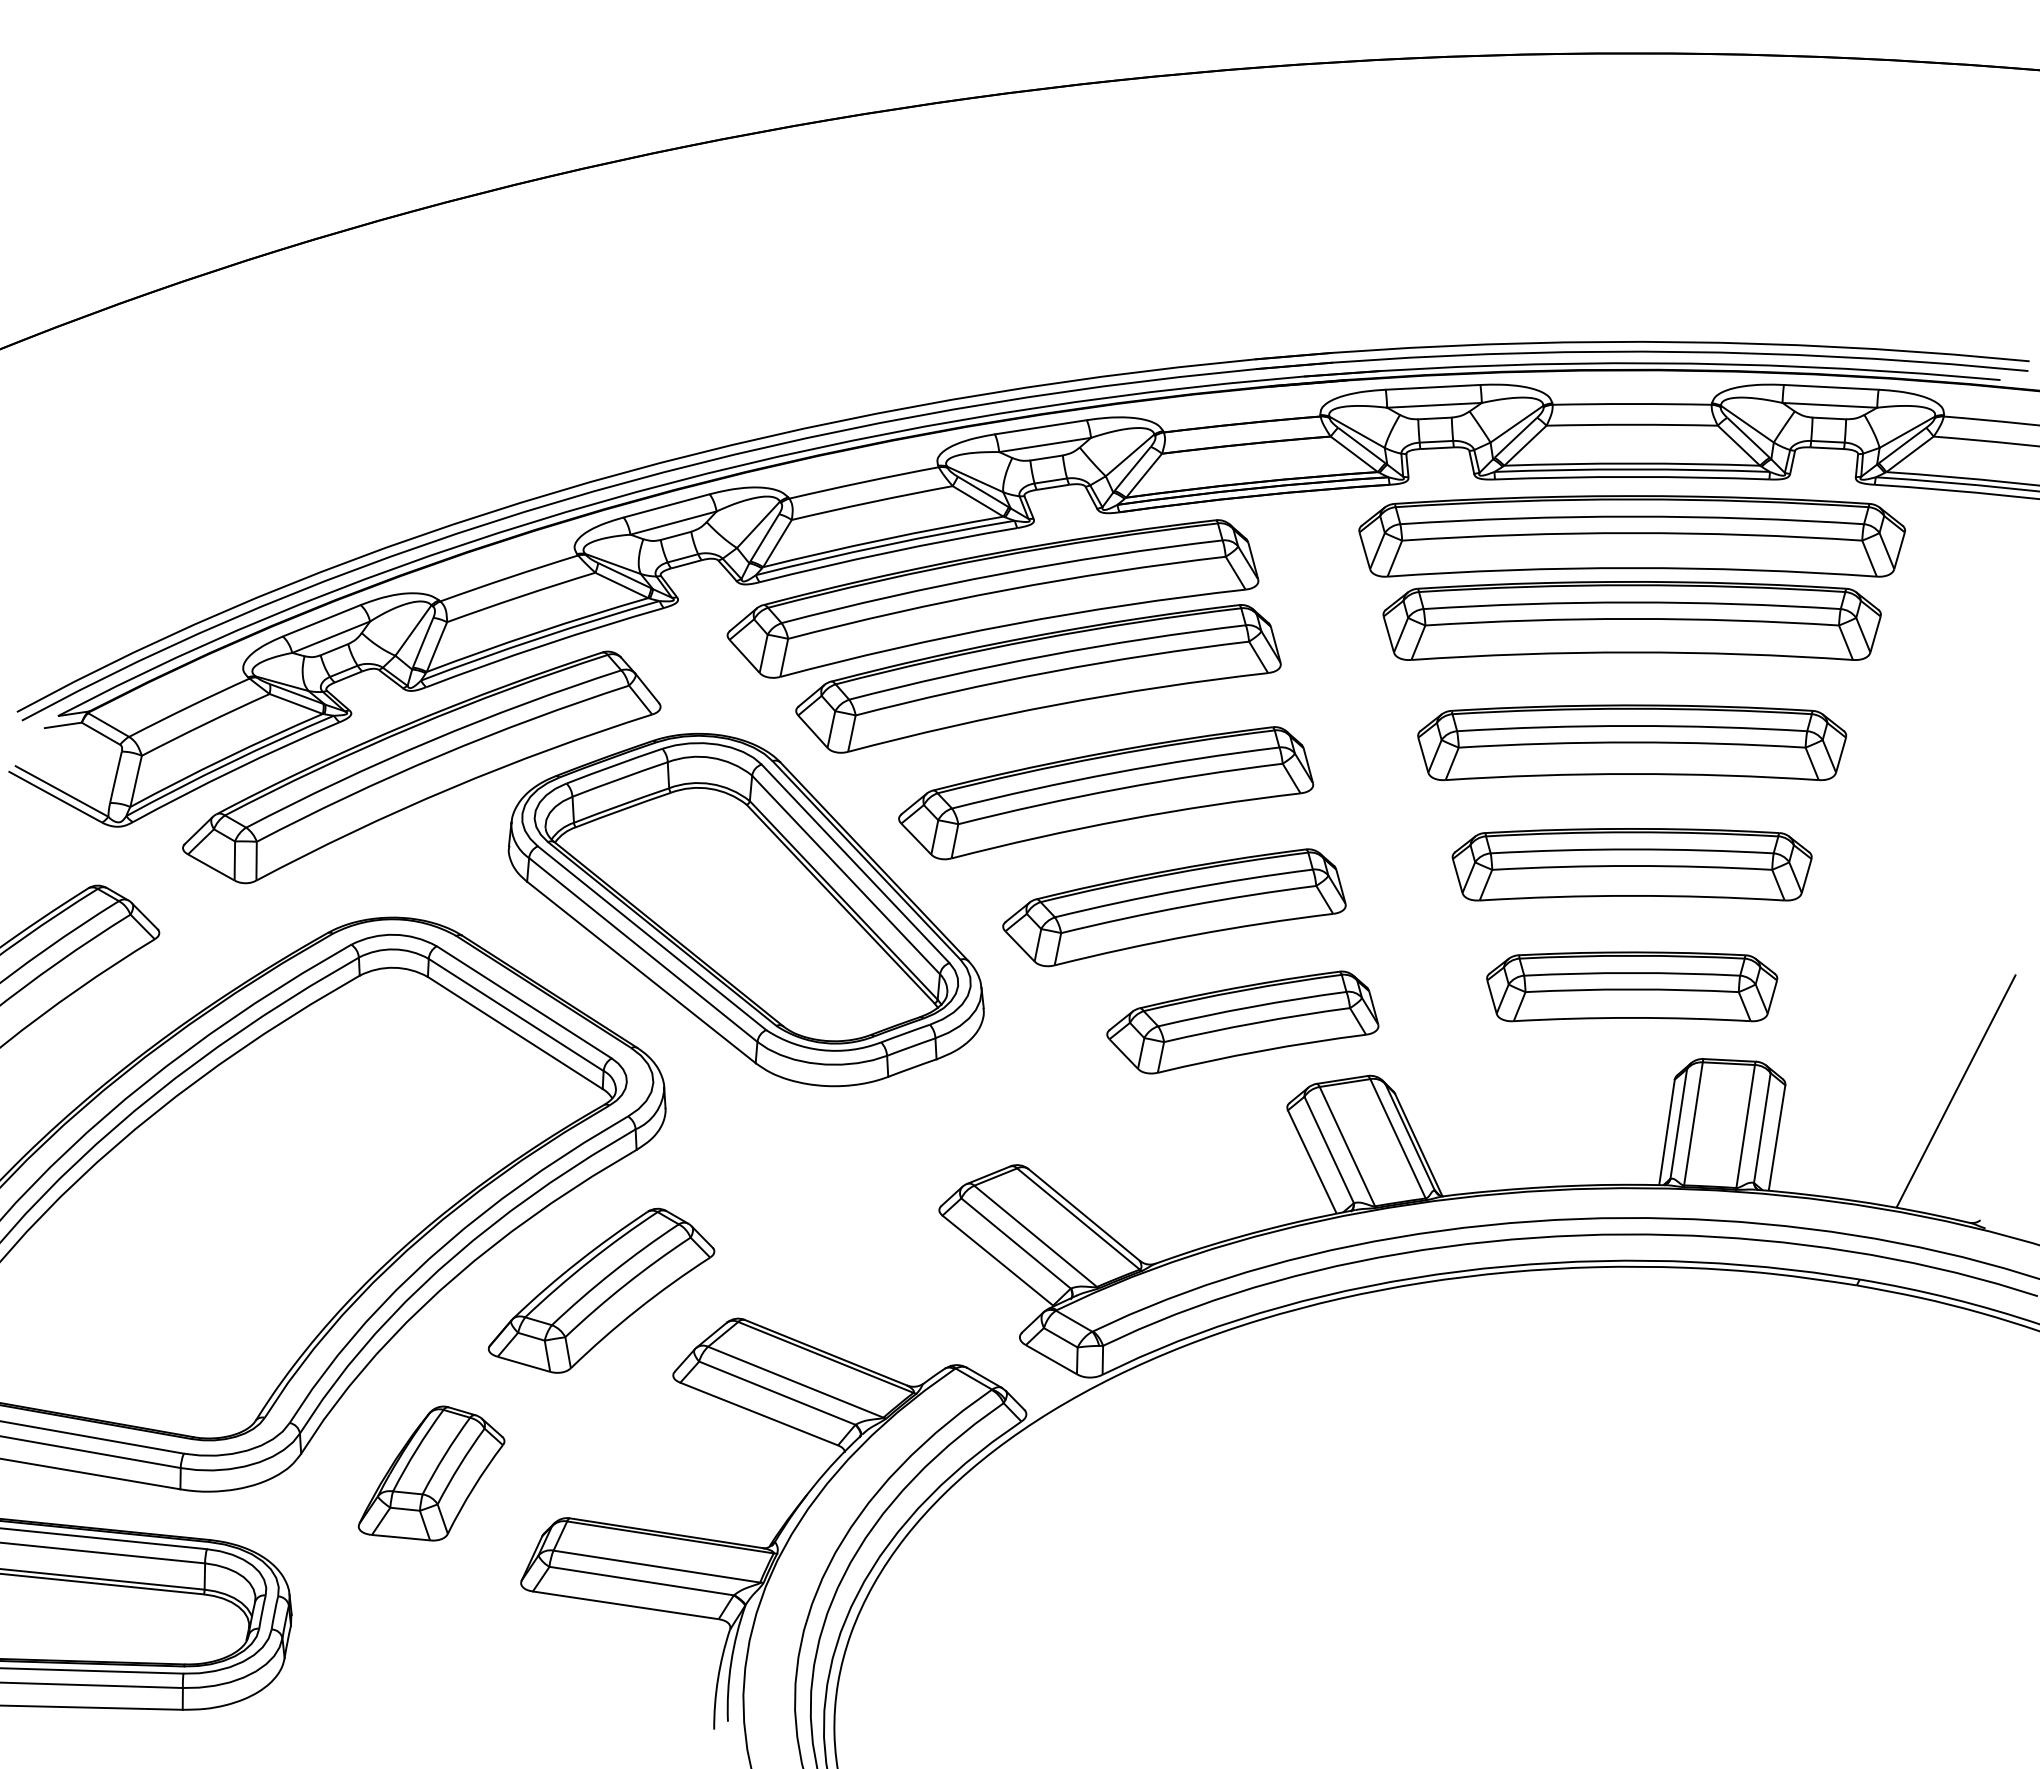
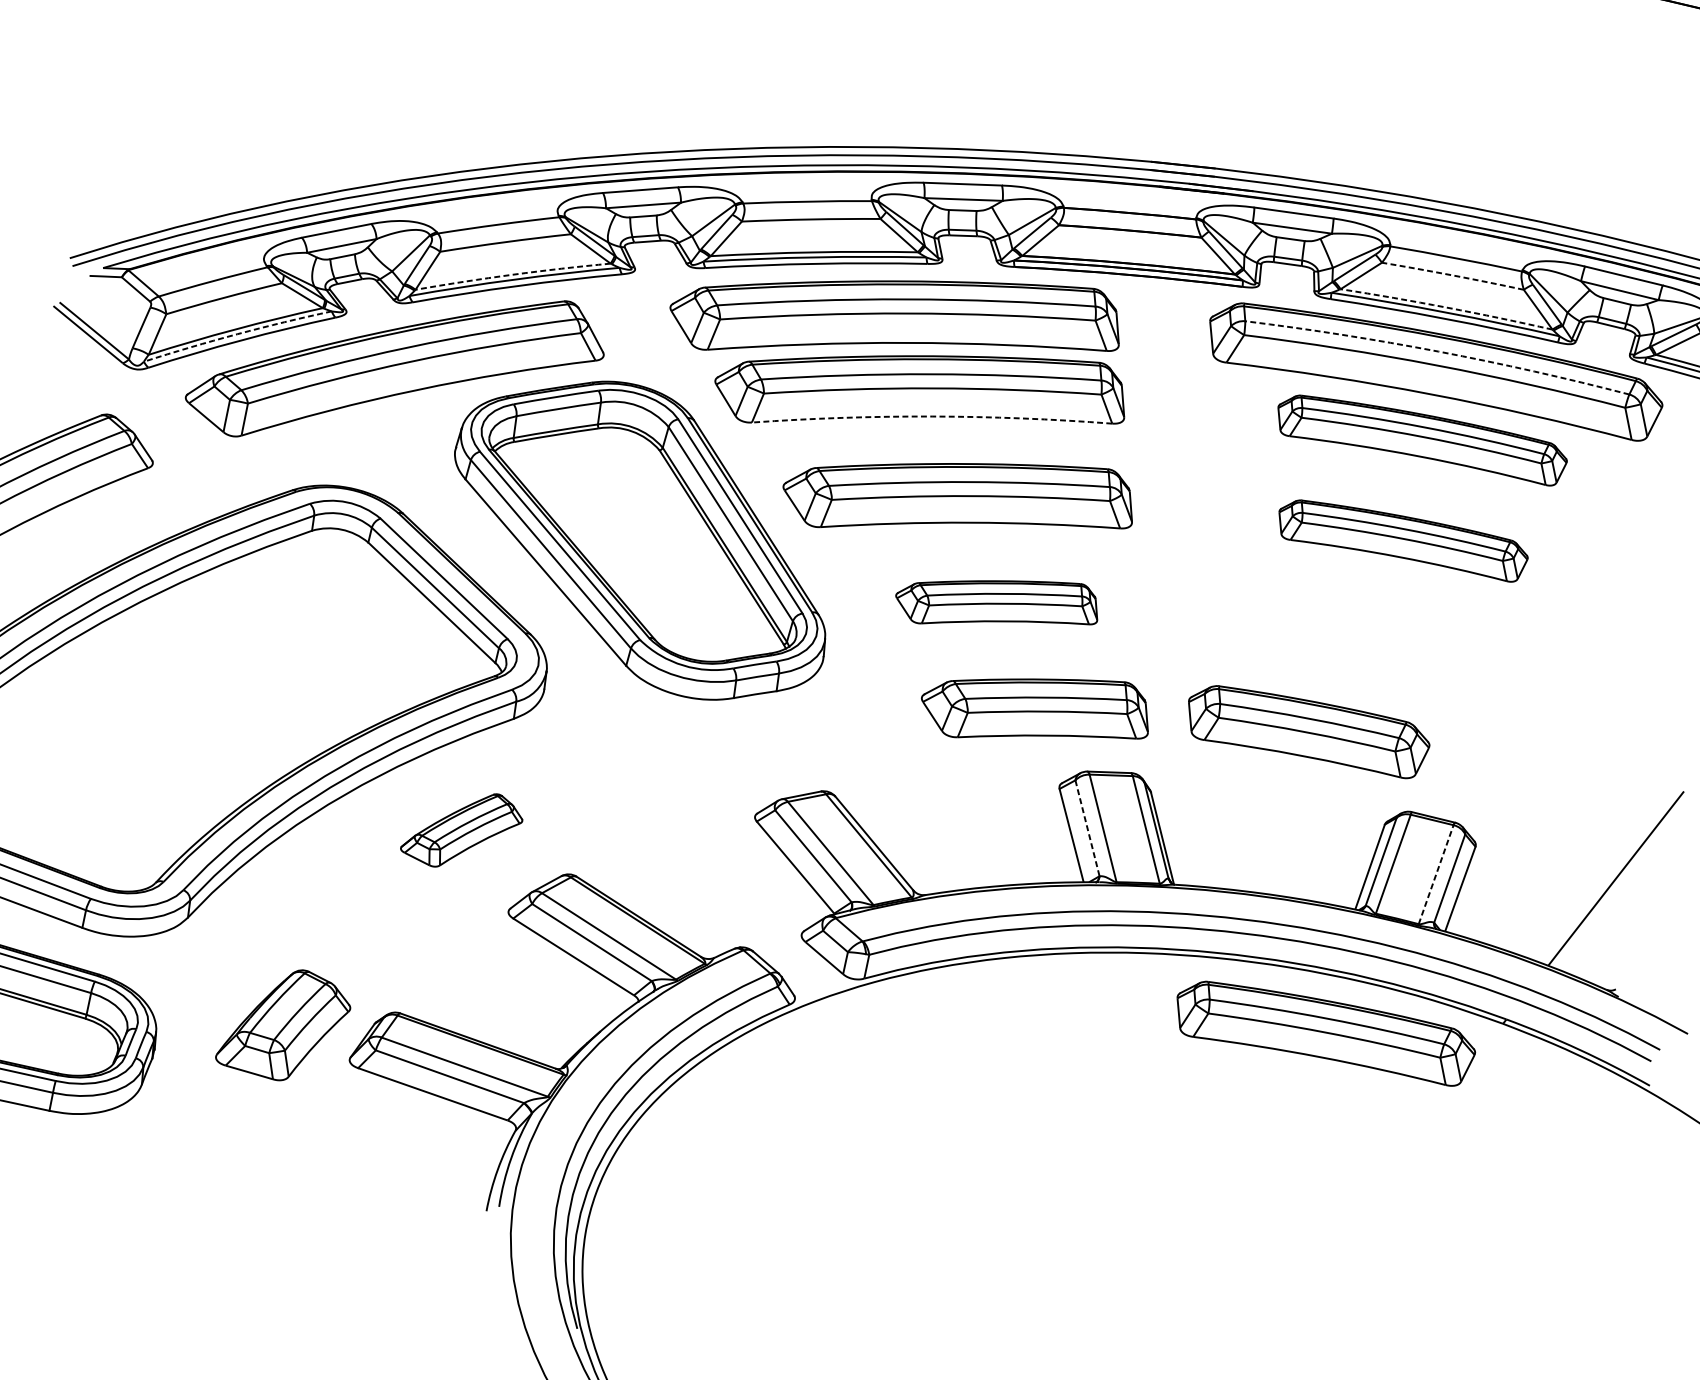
arc: (1632, 424) -> (1453, 275), solid -> dashed
arc: (1632, 463) -> (1447, 307), solid -> dashed
arc: (1632, 516) -> (1438, 351), solid -> dashed
part: (1631, 620) -> (1421, 437), size x0.7
arc: (536, 632) -> (512, 274), solid -> dashed
arc: (1056, 704) -> (932, 416), solid -> dashed
part: (1632, 742) -> (1403, 538), size x0.7
arc: (228, 763) -> (236, 334), solid -> dashed
part: (1631, 864) -> (1324, 1031), moved
part: (1174, 907) -> (997, 603), size x0.7
part: (1632, 986) -> (1308, 730), moved
line: (1745, 1126) -> (1436, 874), solid -> dashed
line: (1329, 1149) -> (1087, 827), solid -> dashed
part: (601, 1290) -> (462, 829), size x0.6
part: (431, 1473) -> (284, 1024), moved

